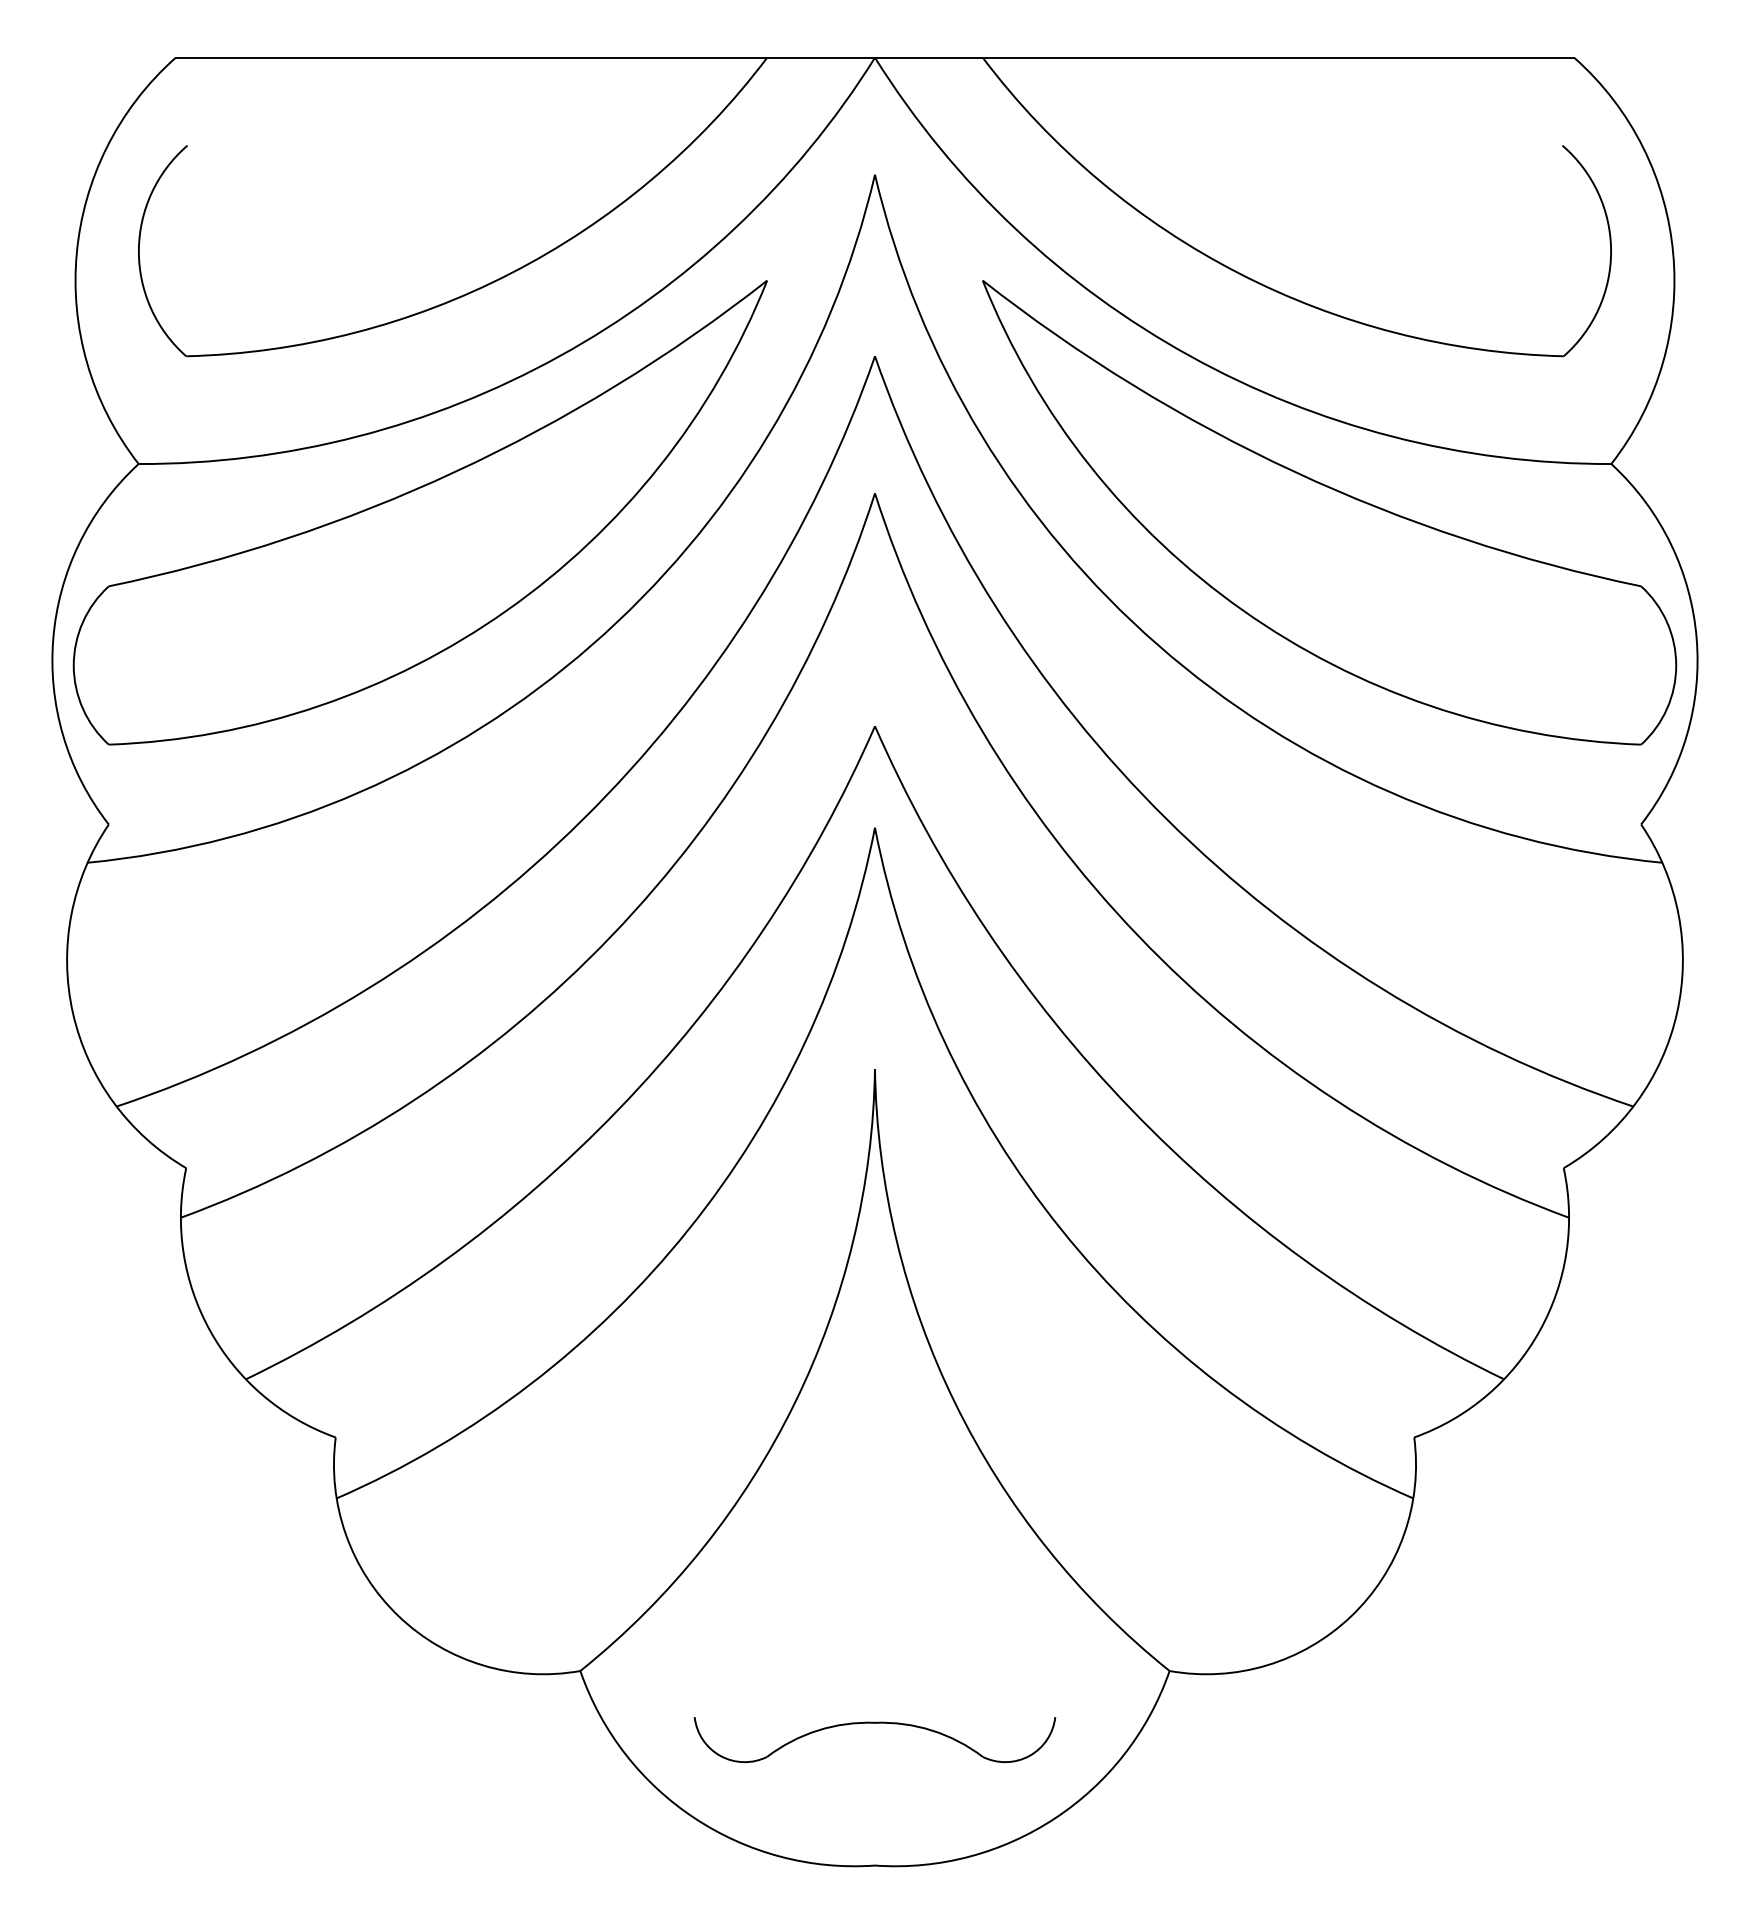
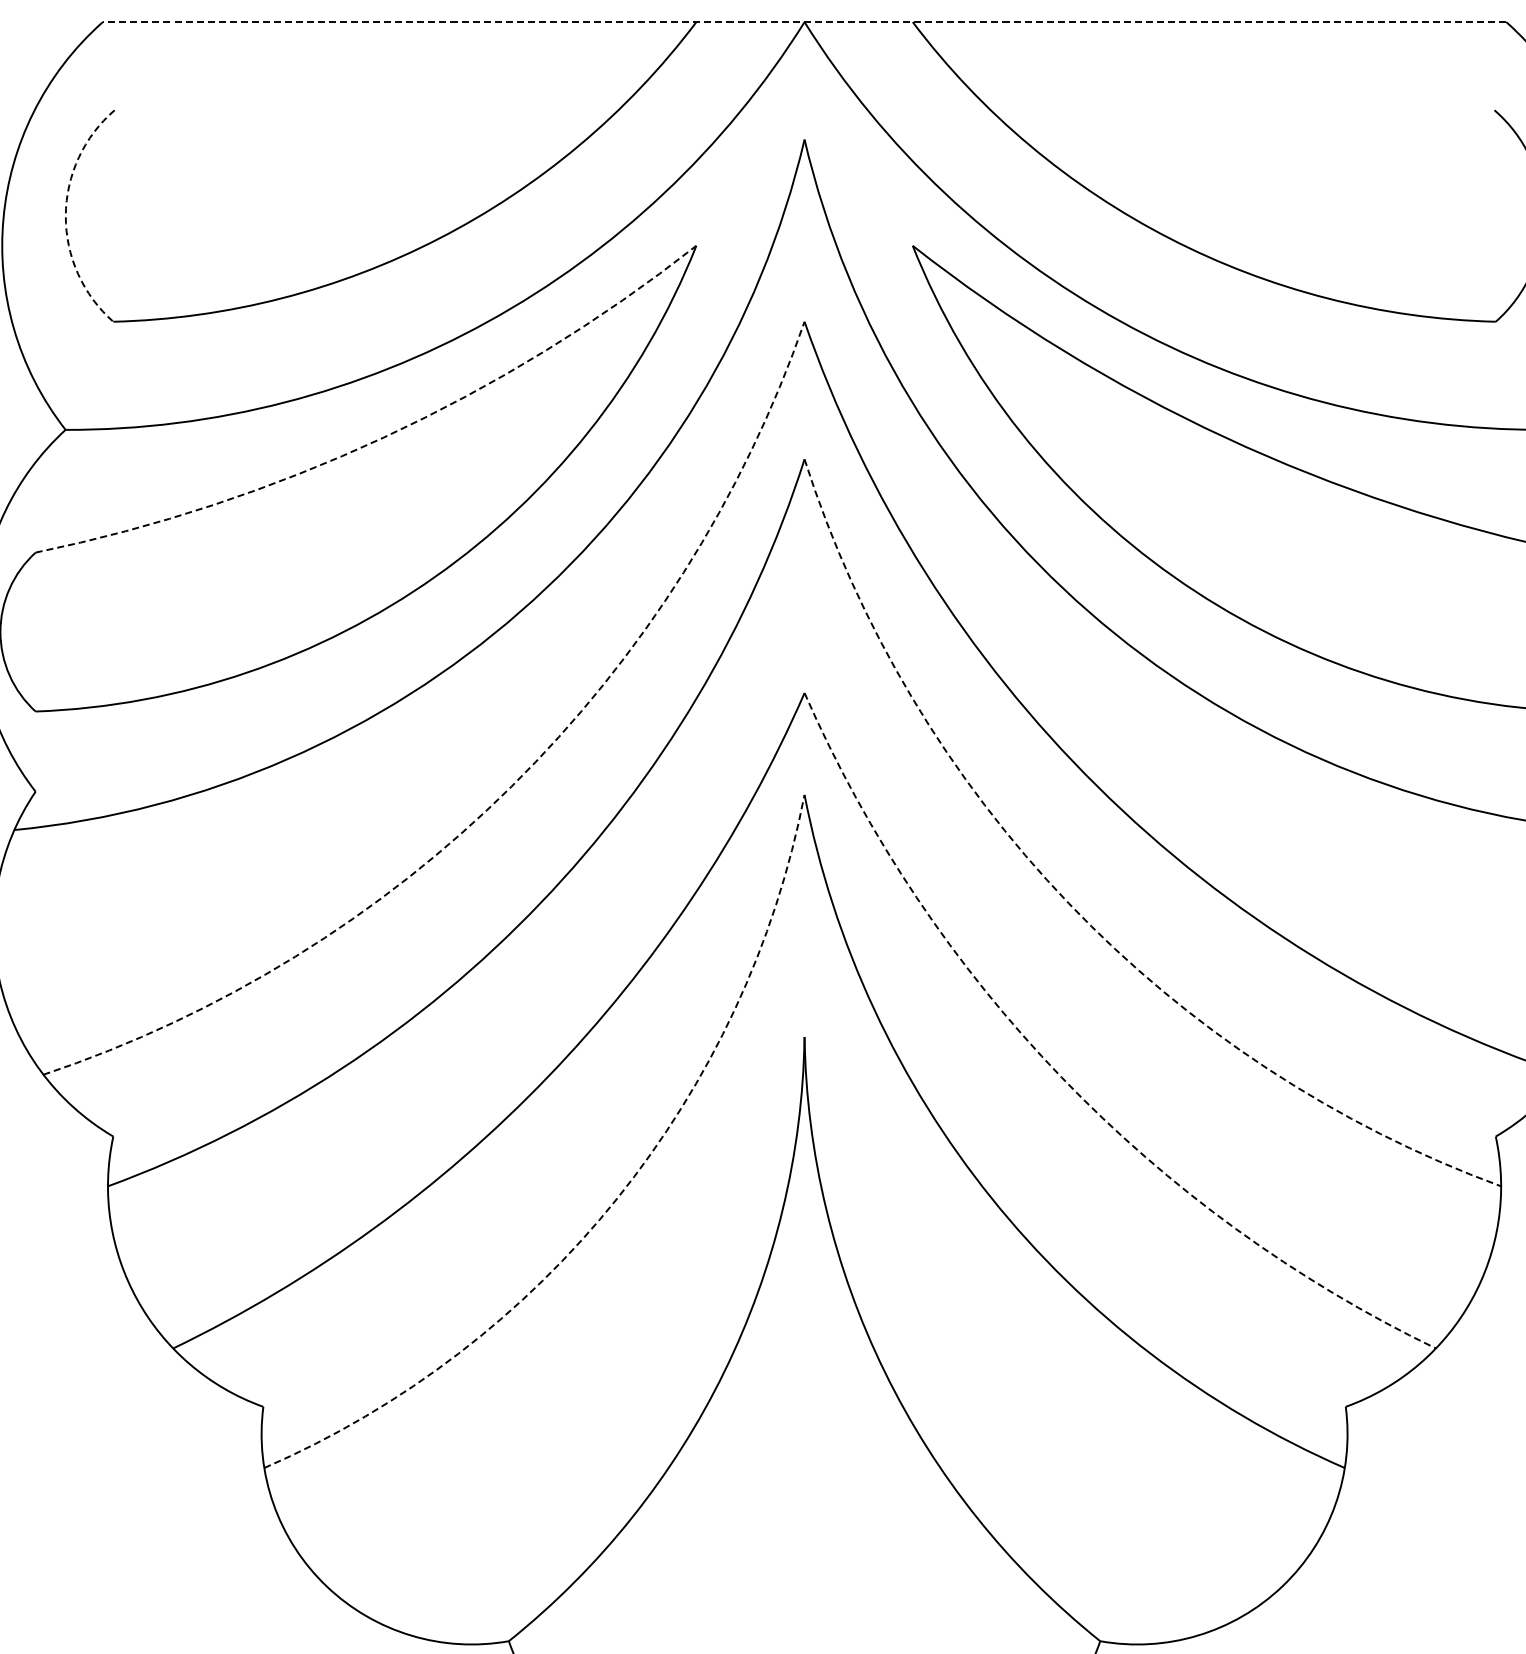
line: (874, 57) -> (804, 21), solid -> dashed
arc: (138, 250) -> (65, 215), solid -> dashed
arc: (455, 471) -> (383, 437), solid -> dashed
arc: (582, 819) -> (511, 786), solid -> dashed
arc: (1138, 935) -> (1069, 903), solid -> dashed
arc: (1131, 1109) -> (1062, 1077), solid -> dashed
arc: (688, 1229) -> (617, 1198), solid -> dashed

